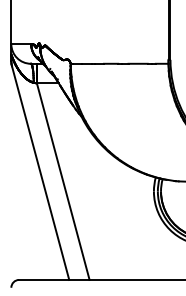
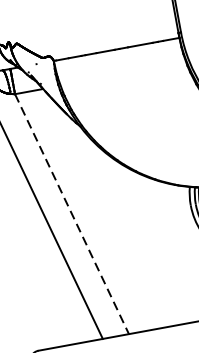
line: (63, 181) -> (72, 213), solid -> dashed

